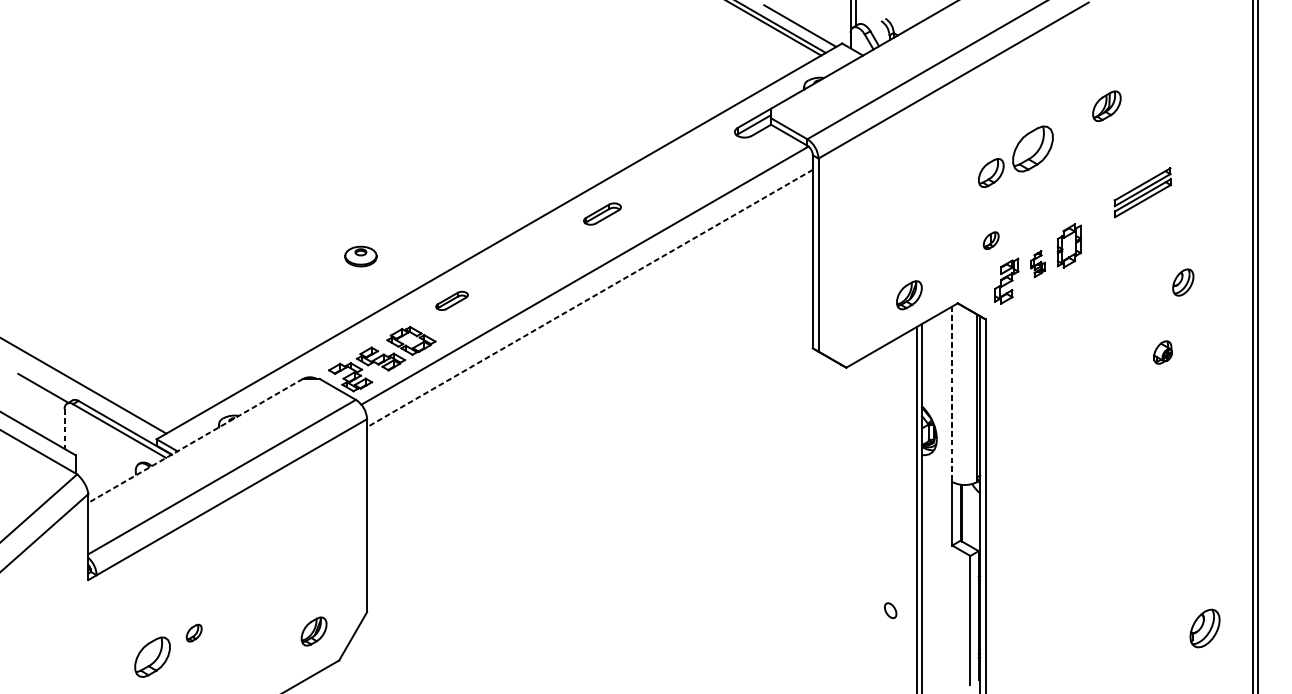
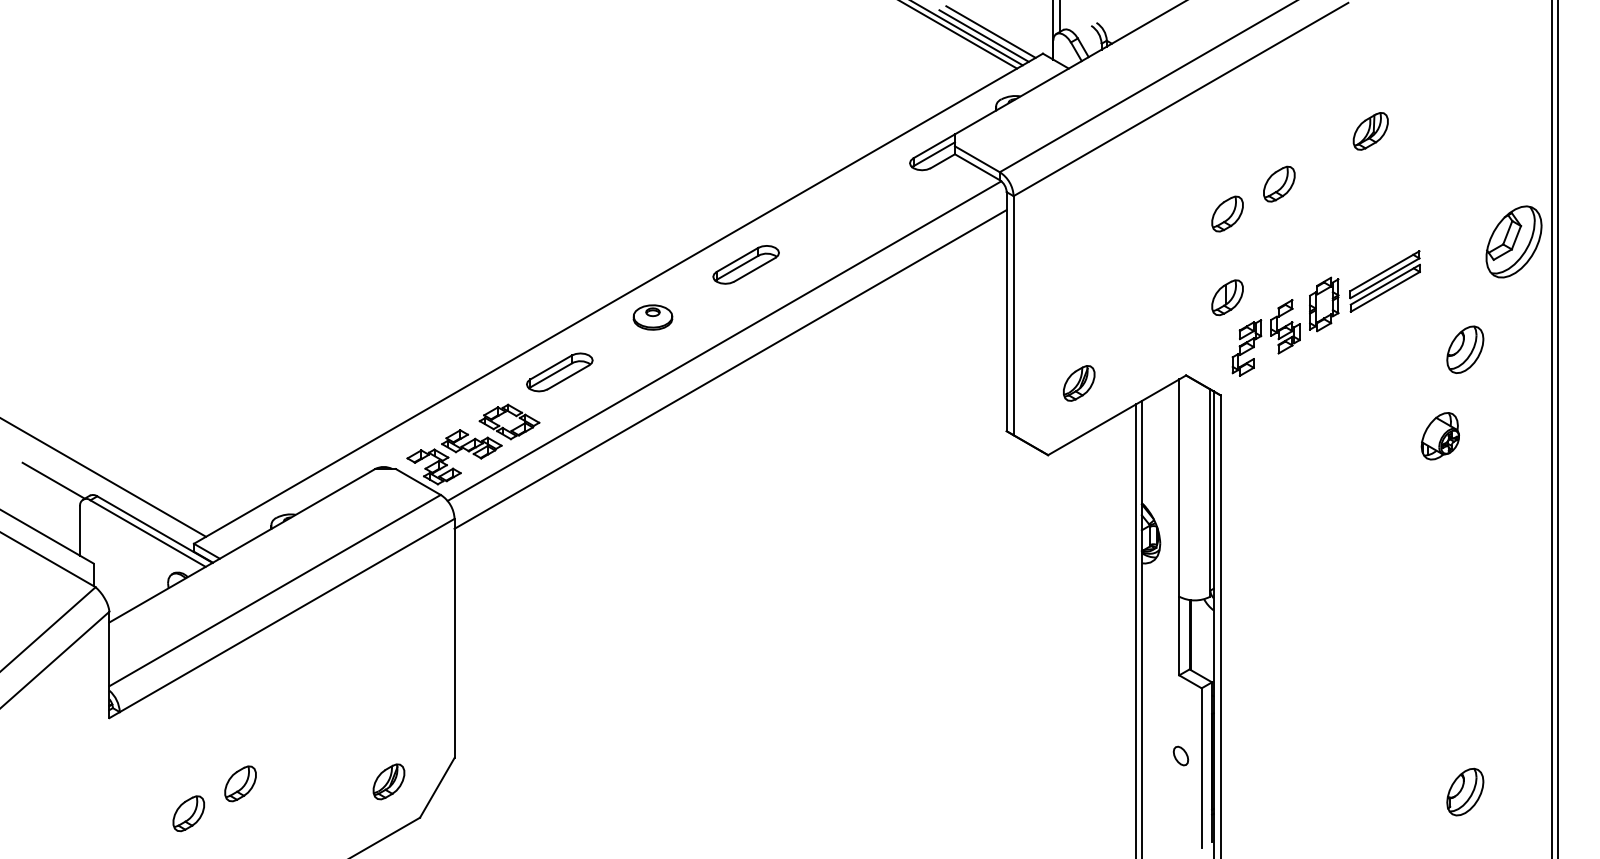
line: (794, 28) -> (983, 35), added
part: (1033, 148) -> (1279, 183), size x0.62
part: (1142, 192) -> (1384, 281), moved
part: (1222, 195) -> (1513, 241), added
part: (601, 213) -> (745, 264), size x1.43
part: (991, 240) -> (1227, 297), size x1.67
part: (360, 256) -> (652, 317), moved
part: (1038, 263) -> (1285, 326), size x1.67
part: (1183, 282) -> (1465, 349), size x1.43
part: (909, 295) -> (1079, 383), moved
line: (589, 298) -> (730, 369), dashed -> solid
part: (451, 300) -> (559, 372), size x1.67
part: (1162, 352) -> (1439, 436), size x1.67
line: (952, 394) -> (1179, 488), dashed -> solid
line: (65, 429) -> (80, 531), dashed -> solid
line: (195, 441) -> (241, 546), dashed -> solid
part: (890, 610) -> (1180, 755), moved
part: (1205, 628) -> (1465, 791), moved
part: (194, 632) -> (240, 783), size x1.67
part: (152, 657) -> (188, 813), size x0.71

